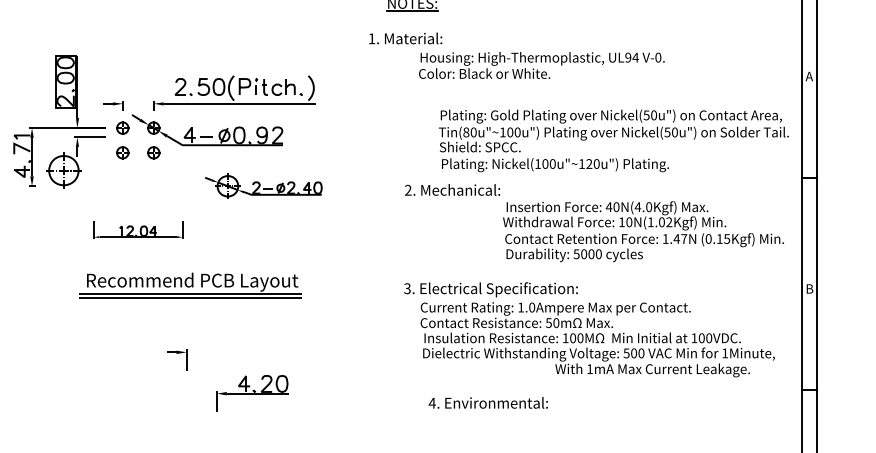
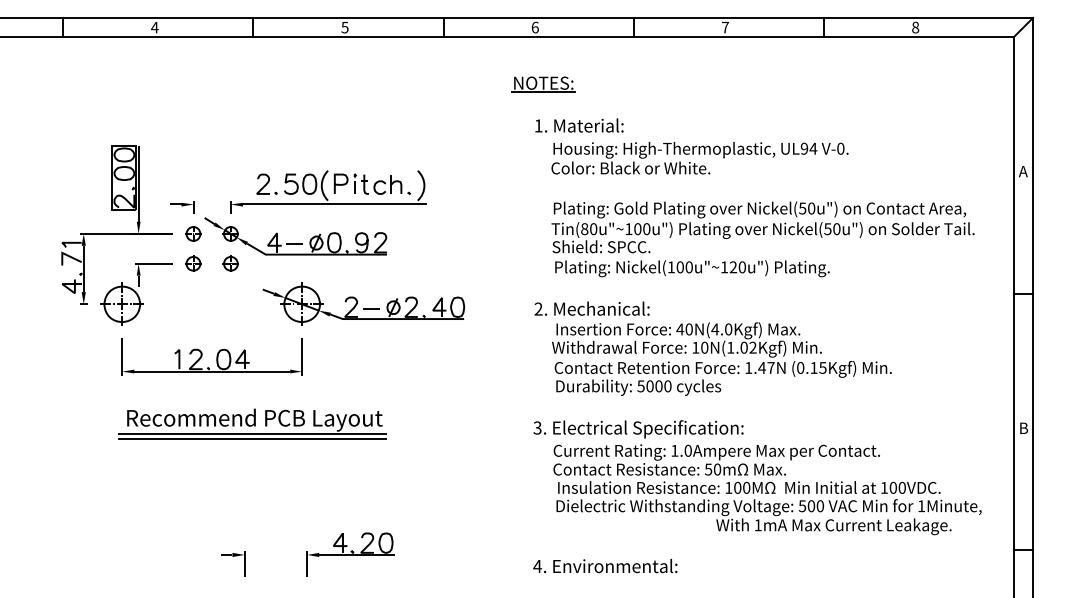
text: (405, 38) -> (579, 125), moved
text: (613, 141) -> (762, 239), moved
part: (75, 162) -> (136, 294), moved
part: (263, 185) -> (363, 303), size x1.43
part: (137, 229) -> (211, 356), size x1.67
text: (643, 231) -> (721, 358), moved
part: (190, 284) -> (252, 423), moved
part: (177, 353) -> (233, 556), moved
text: (488, 402) -> (605, 565), moved

